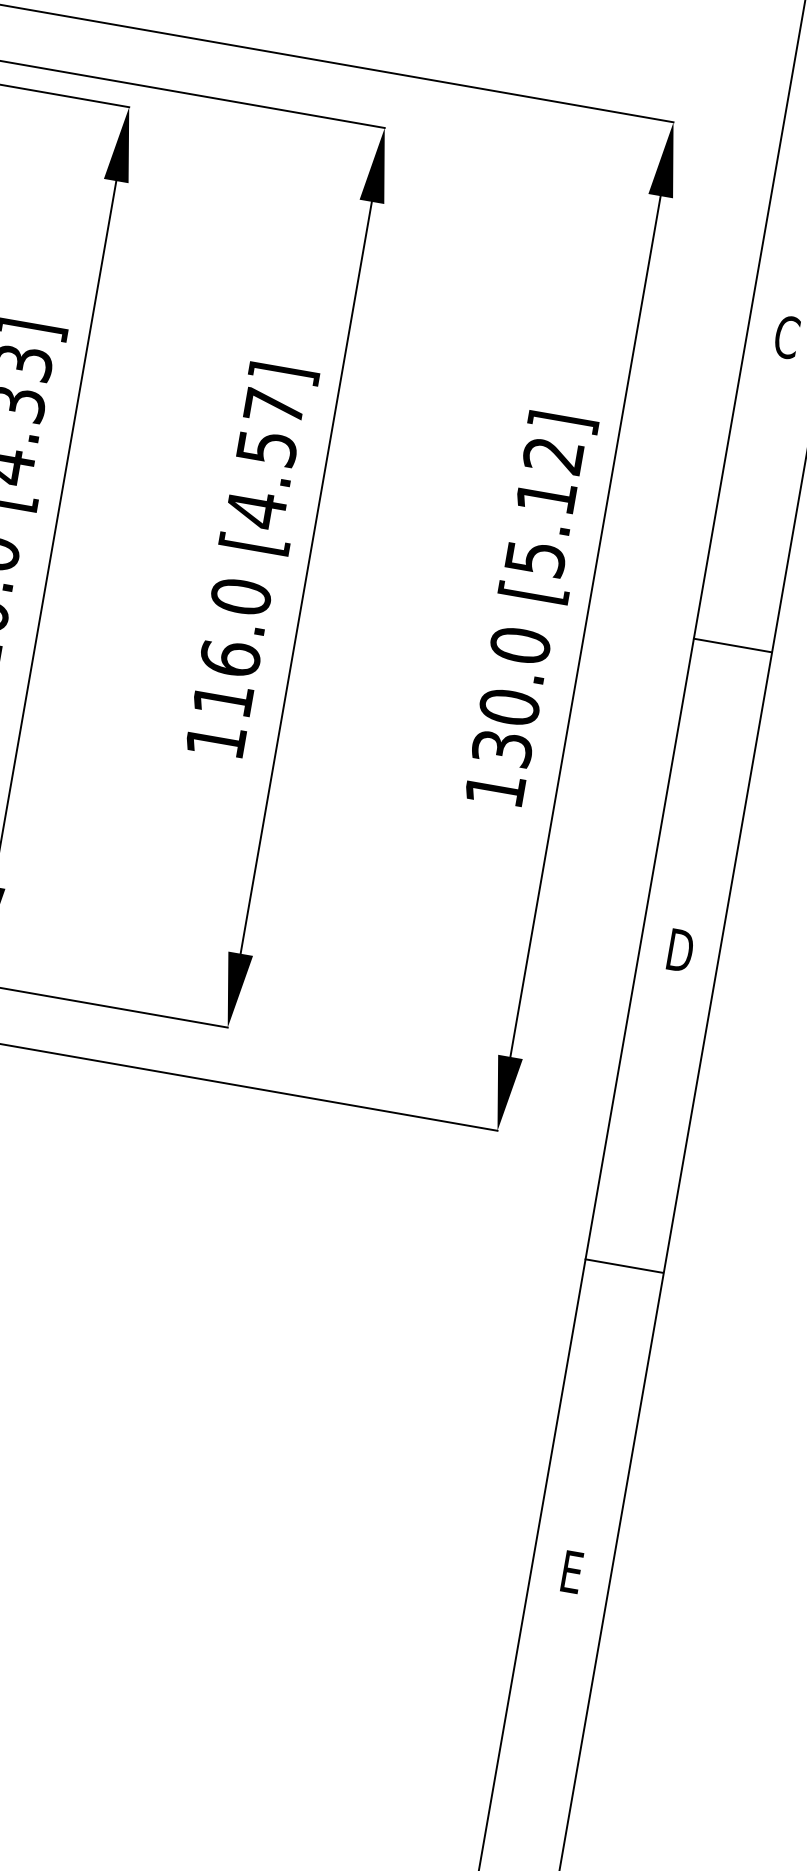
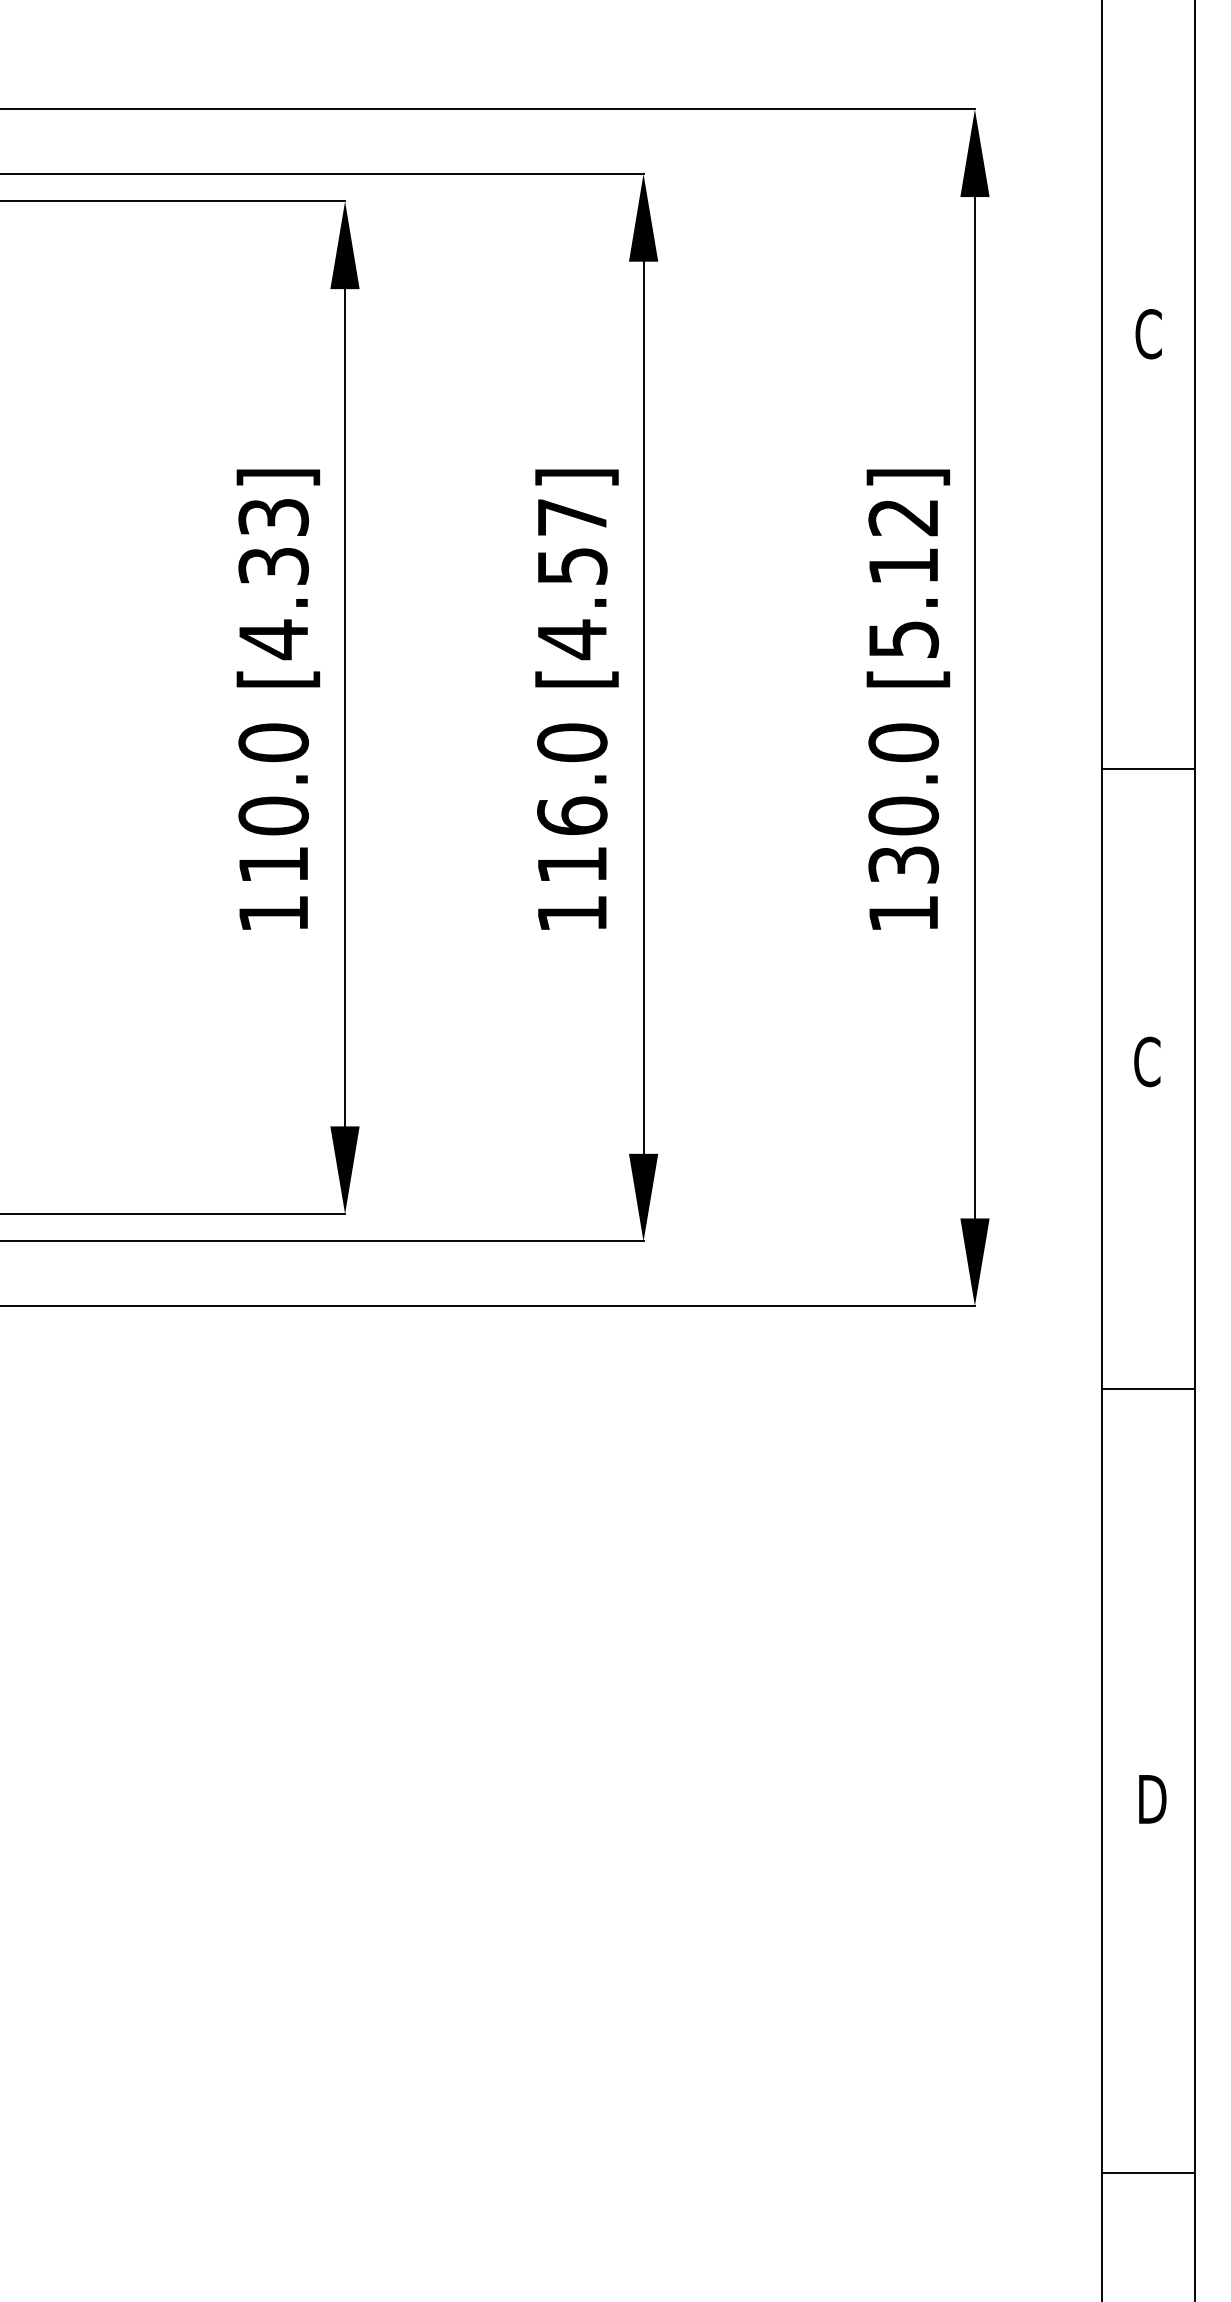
line: (732, 645) -> (1148, 769), moved
text: (679, 950) -> (1148, 1061), D -> C
line: (624, 1266) -> (1148, 1389), moved
text: (574, 1572) -> (1152, 1799), E -> D

